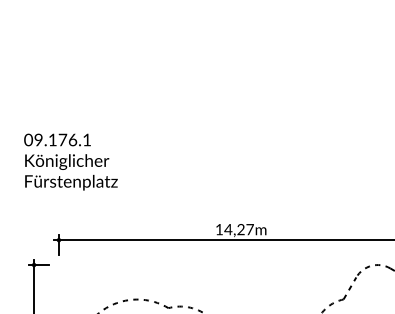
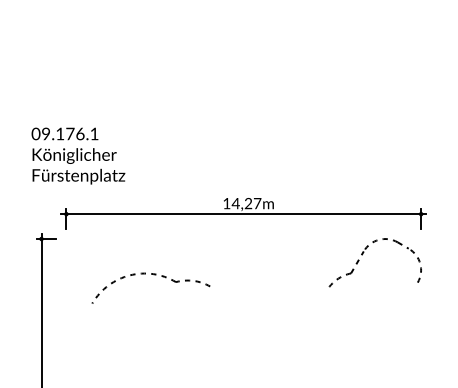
text: (71, 161) -> (78, 155), moved

